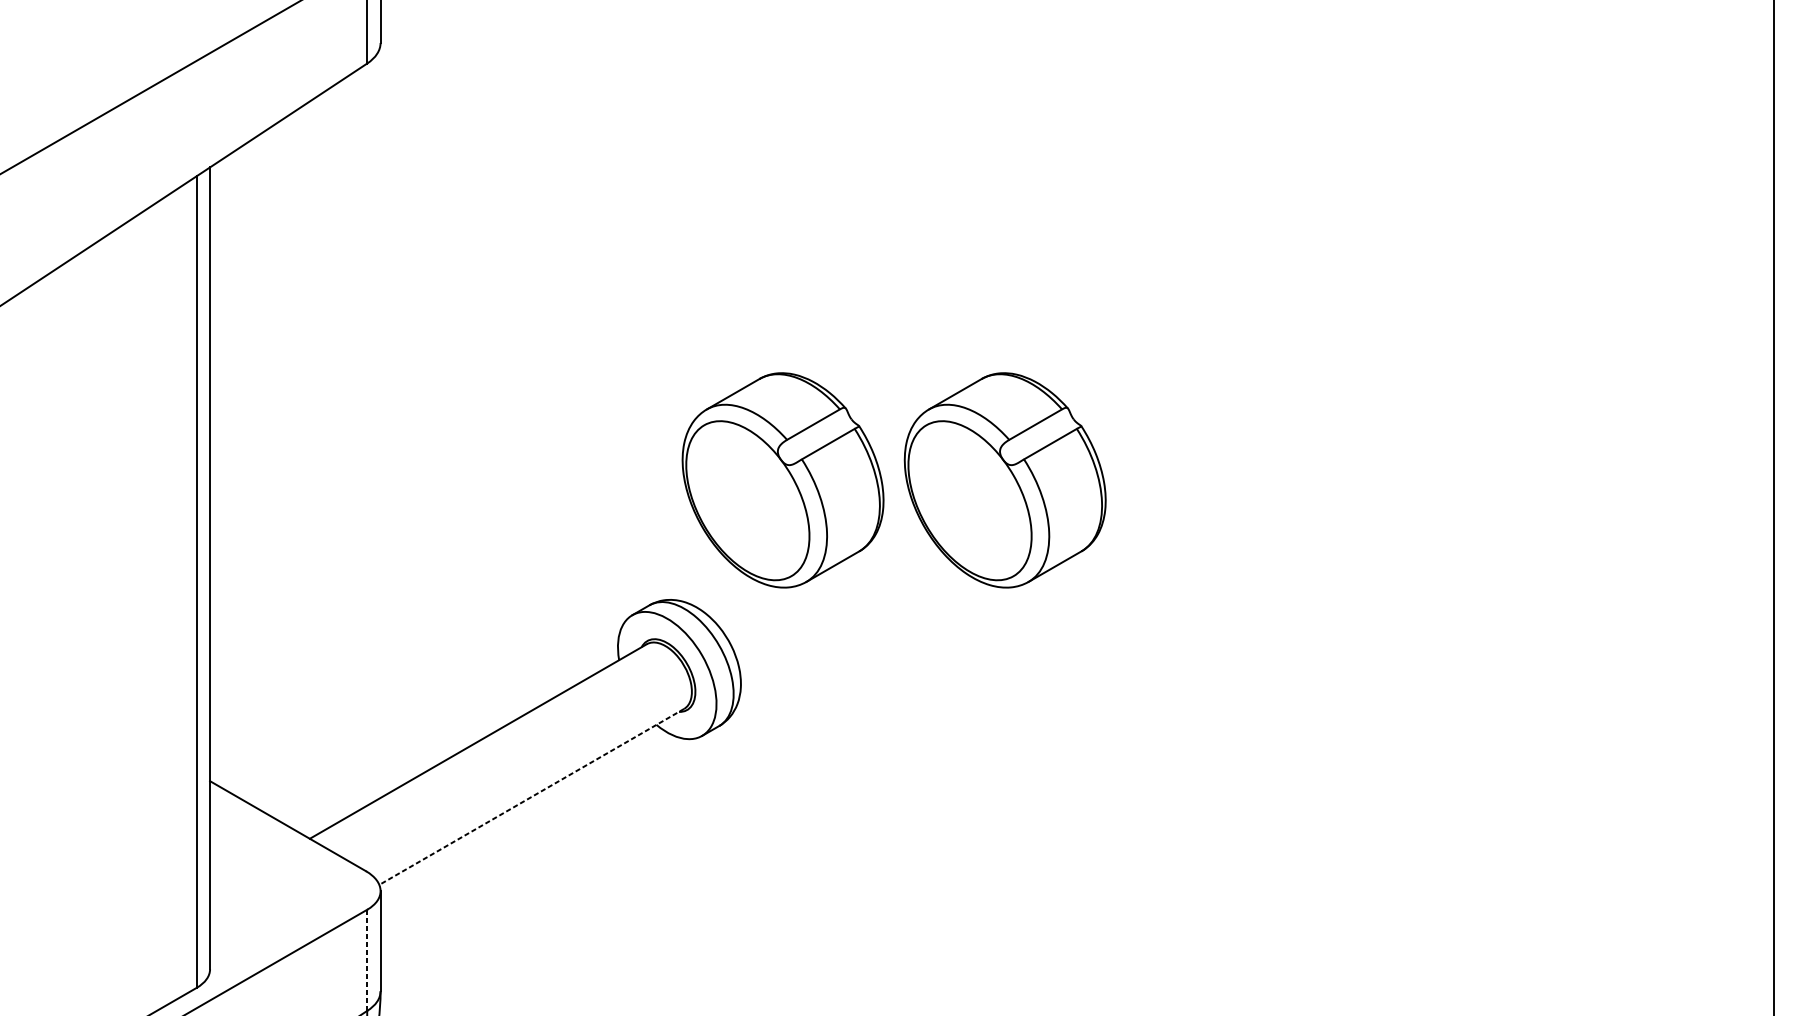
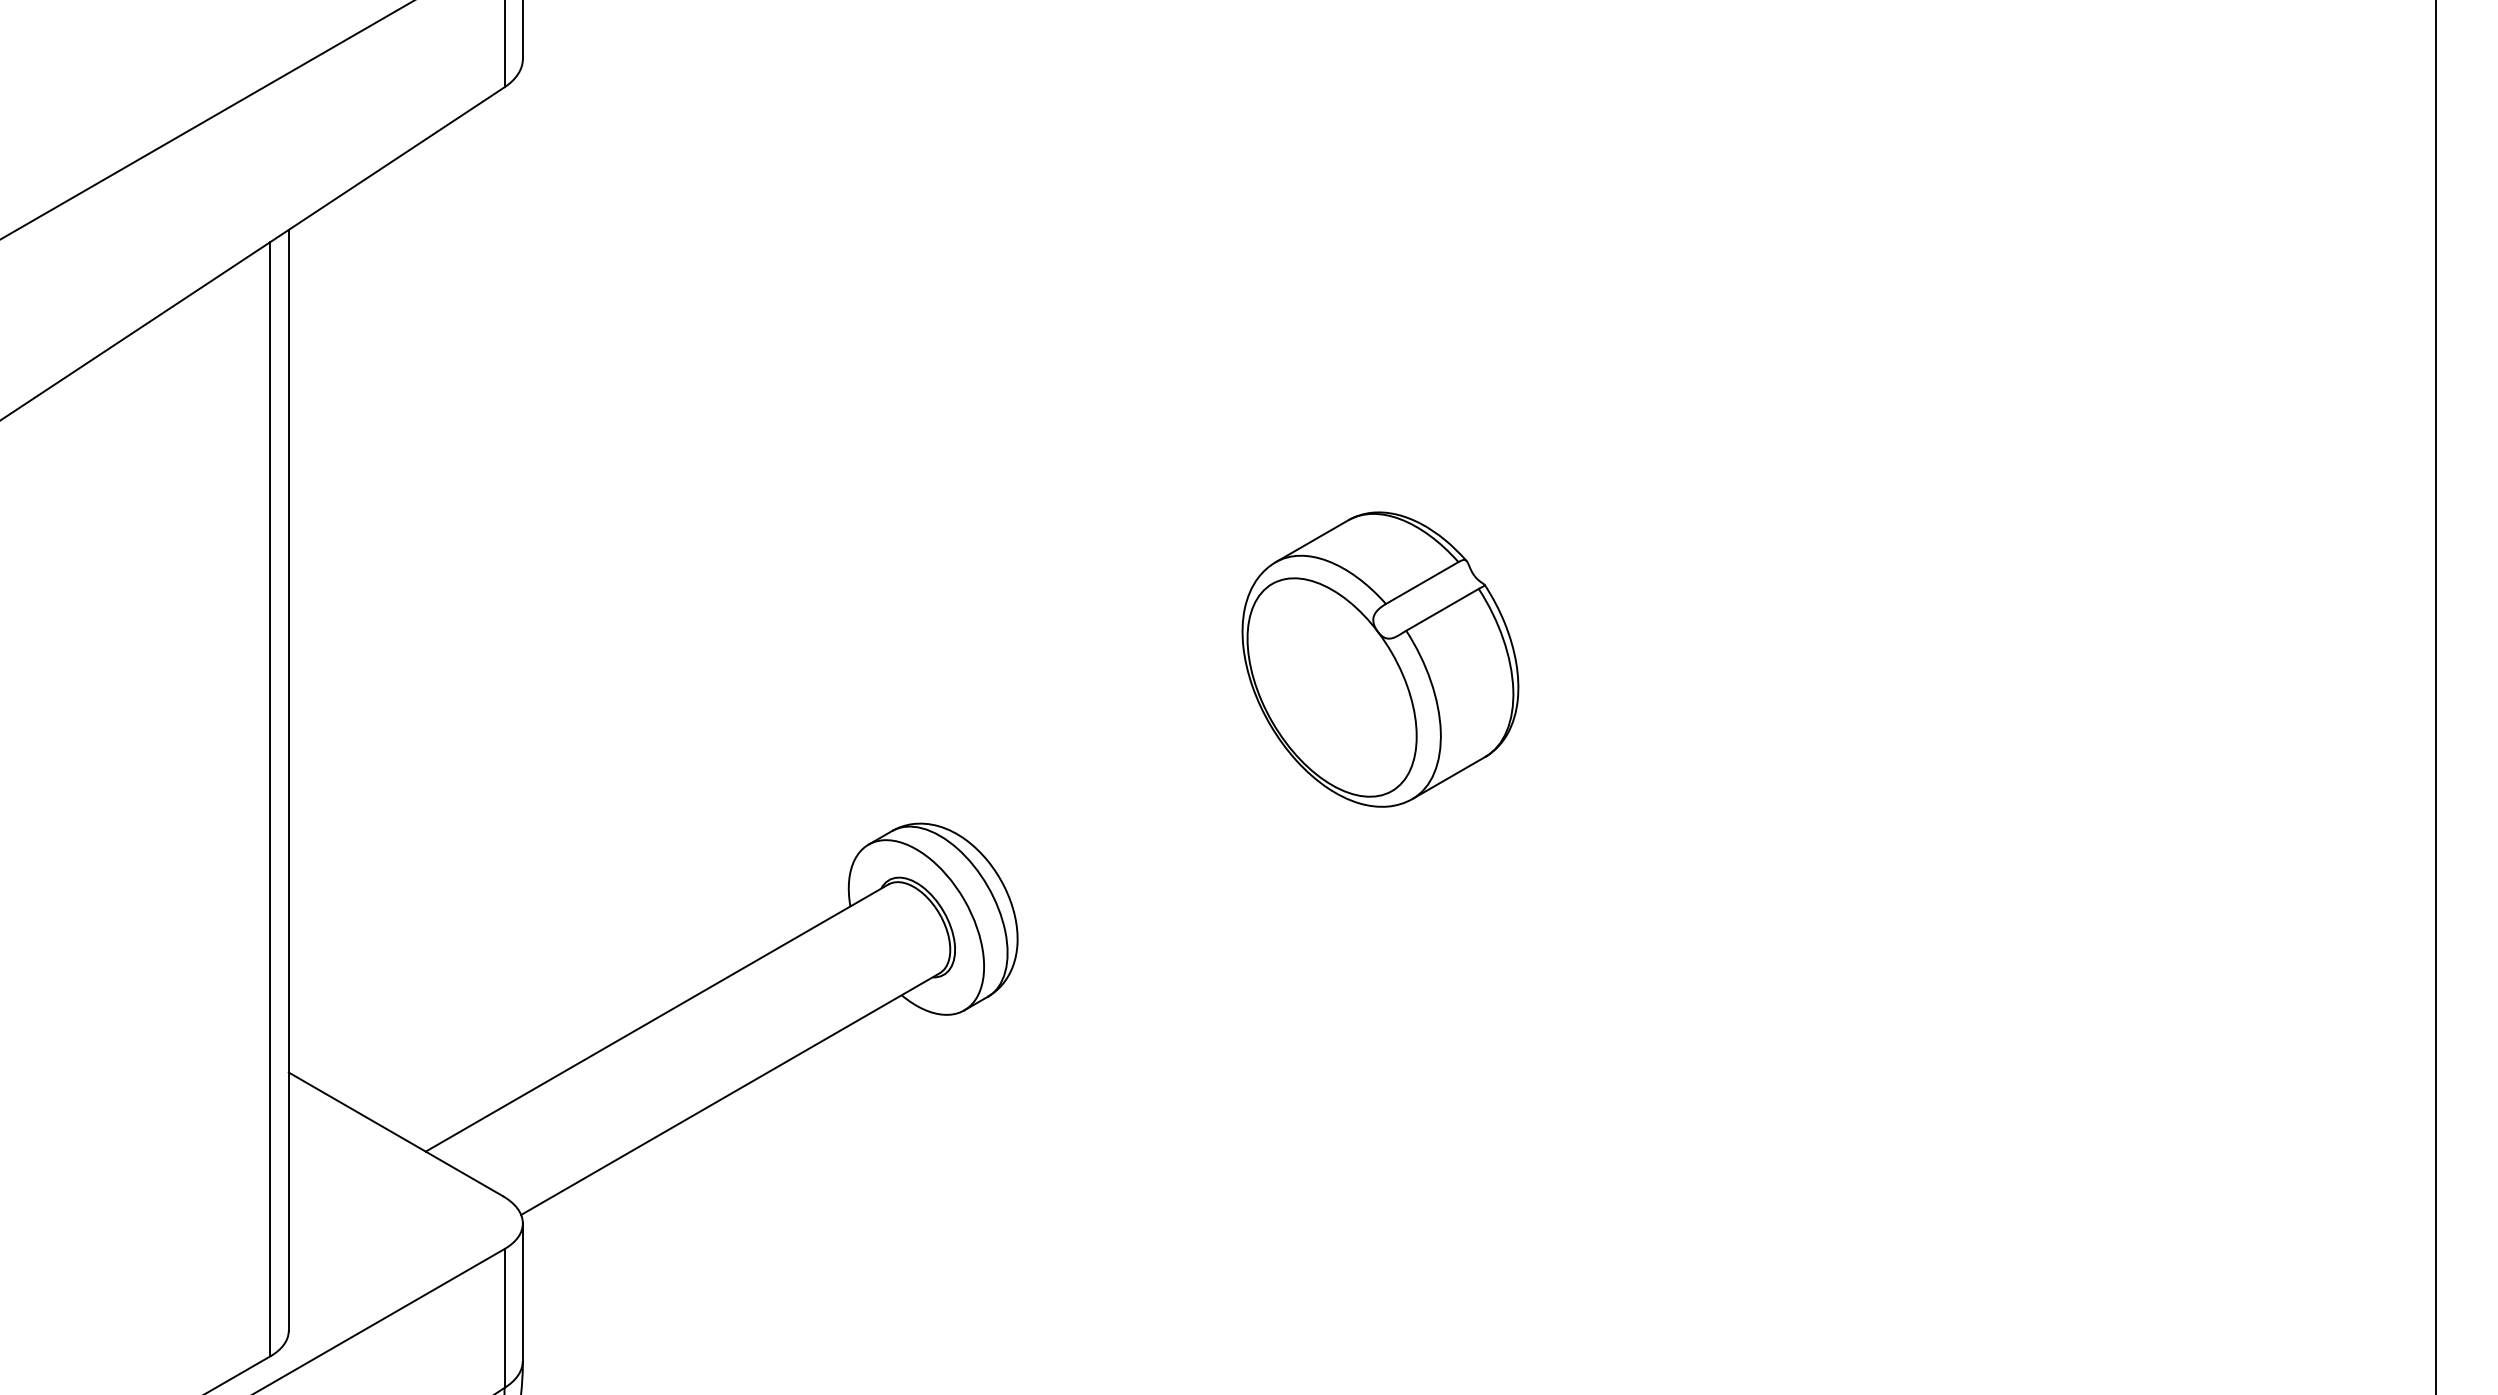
part: (783, 480) -> (1075, 659), removed
line: (531, 797) -> (730, 1094), dashed -> solid
line: (367, 961) -> (504, 1319), dashed -> solid

